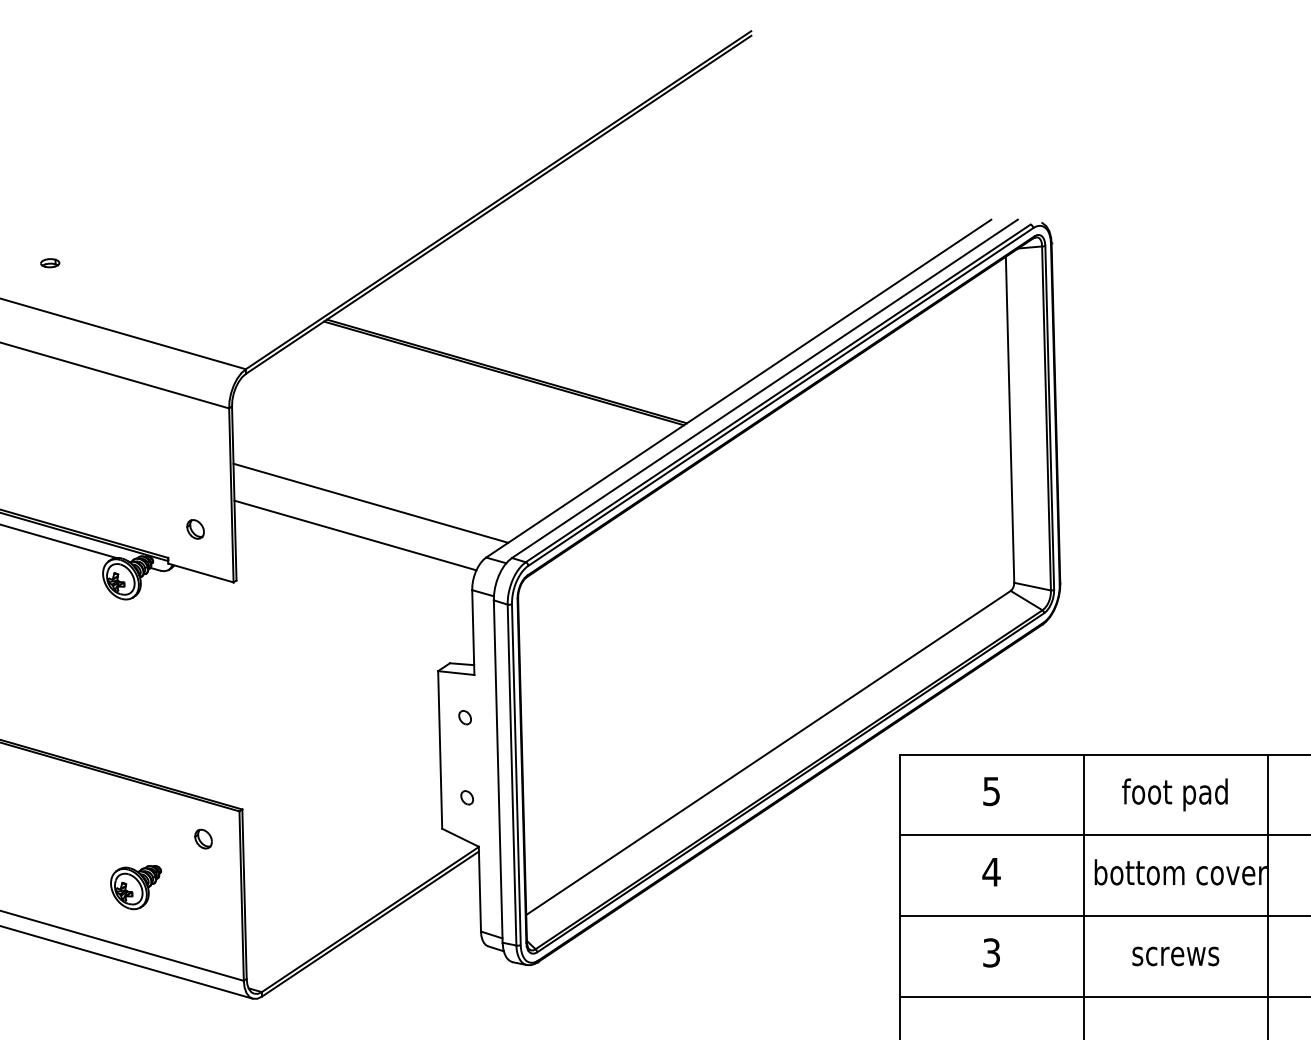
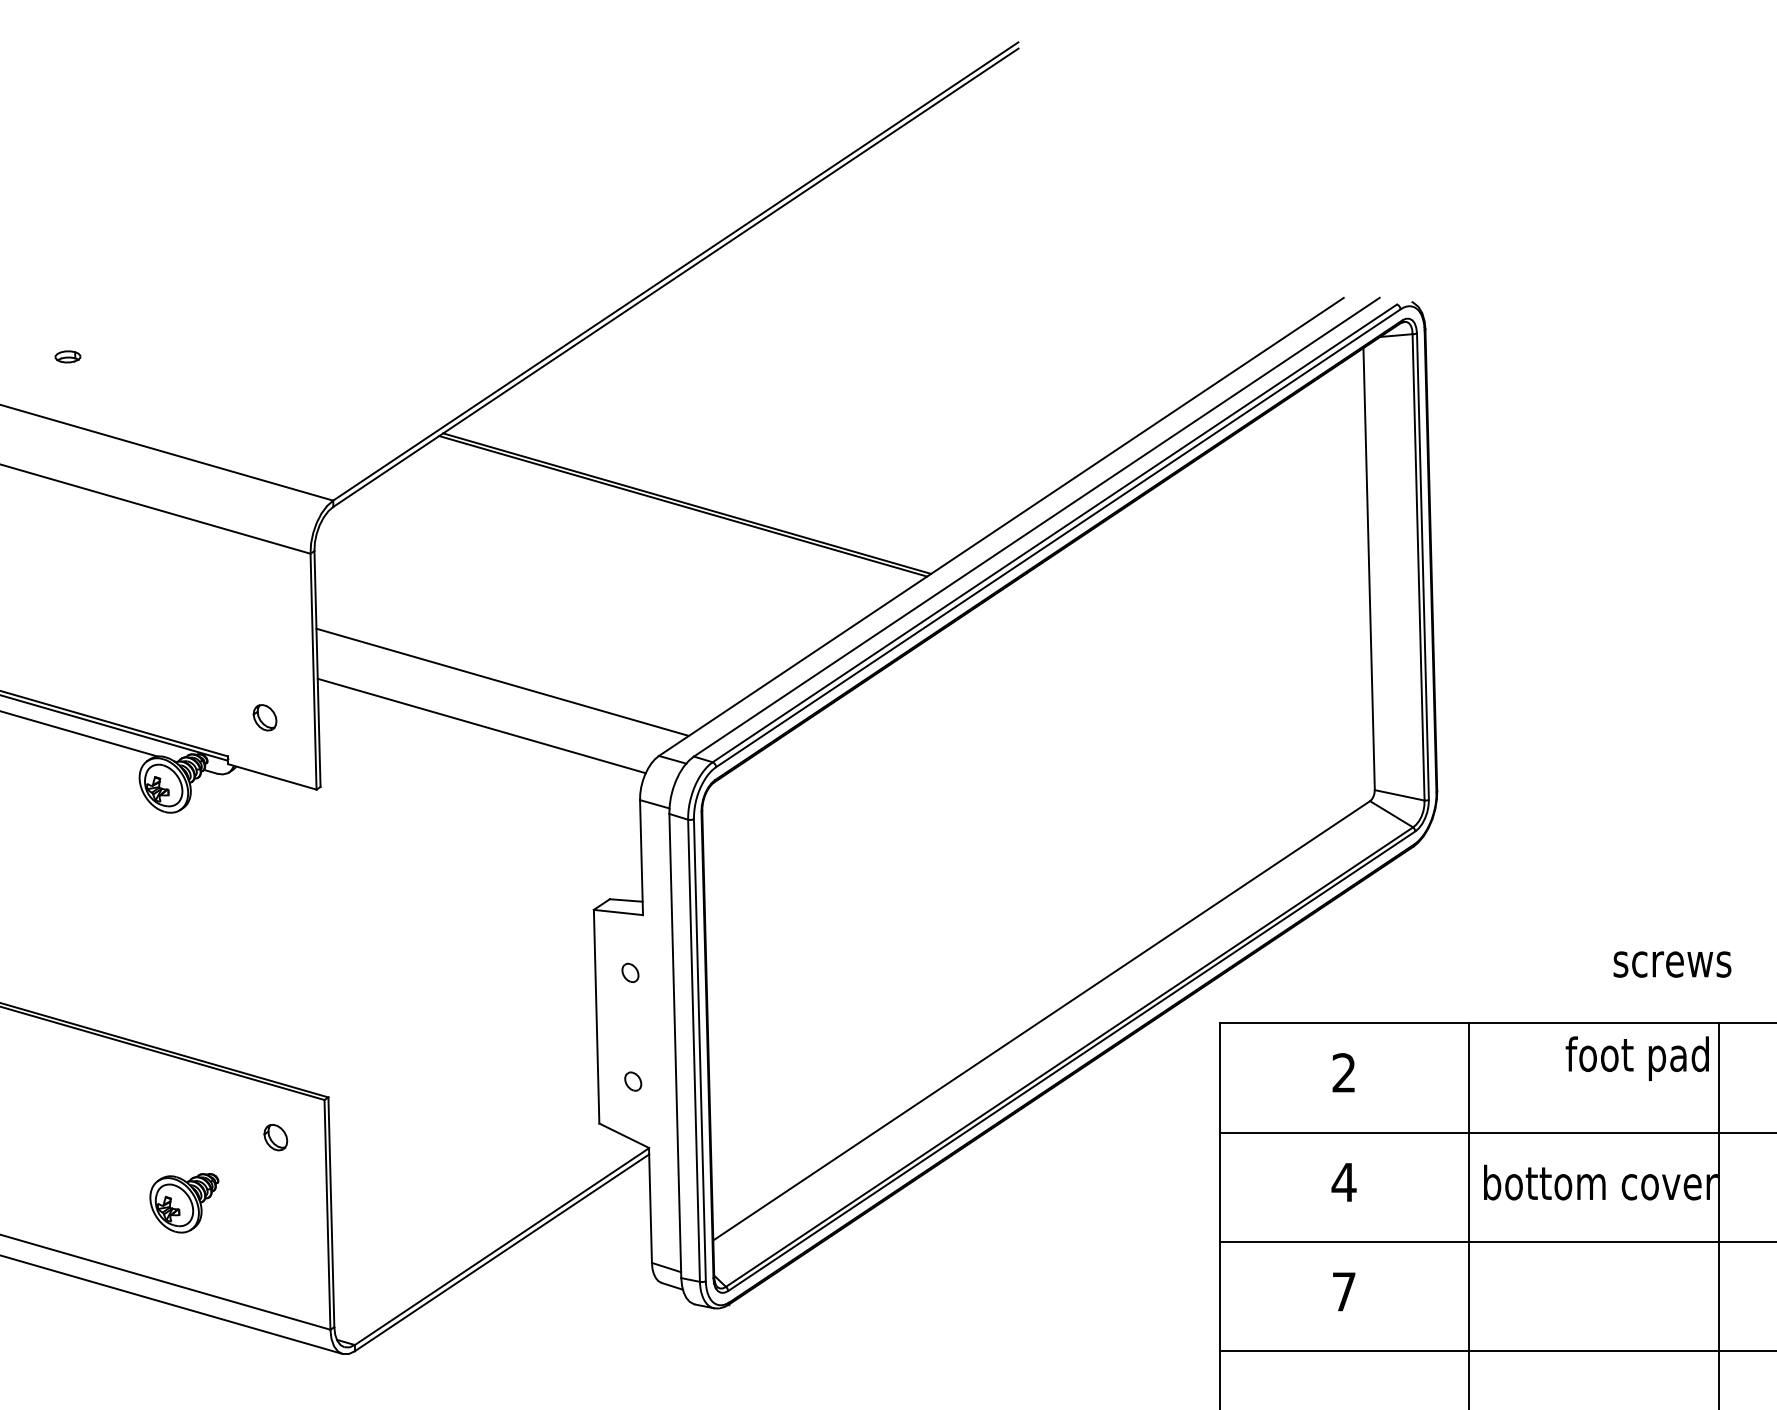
text: (991, 791) -> (1343, 1073), 5 -> 2
text: (1174, 794) -> (1636, 1058), moved
text: (991, 952) -> (1343, 1291), 3 -> 7
text: (1175, 956) -> (1672, 964), moved

